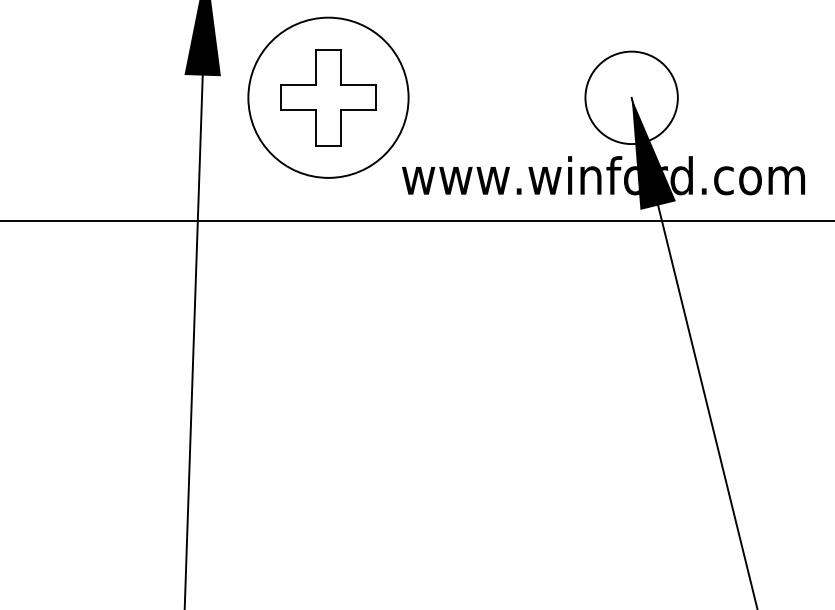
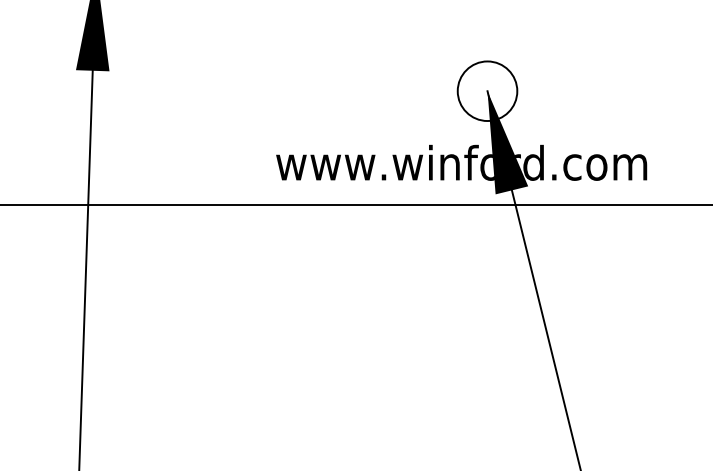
part: (328, 97) -> (208, 90), removed
circle: (631, 97) -> (487, 90), size x0.7

